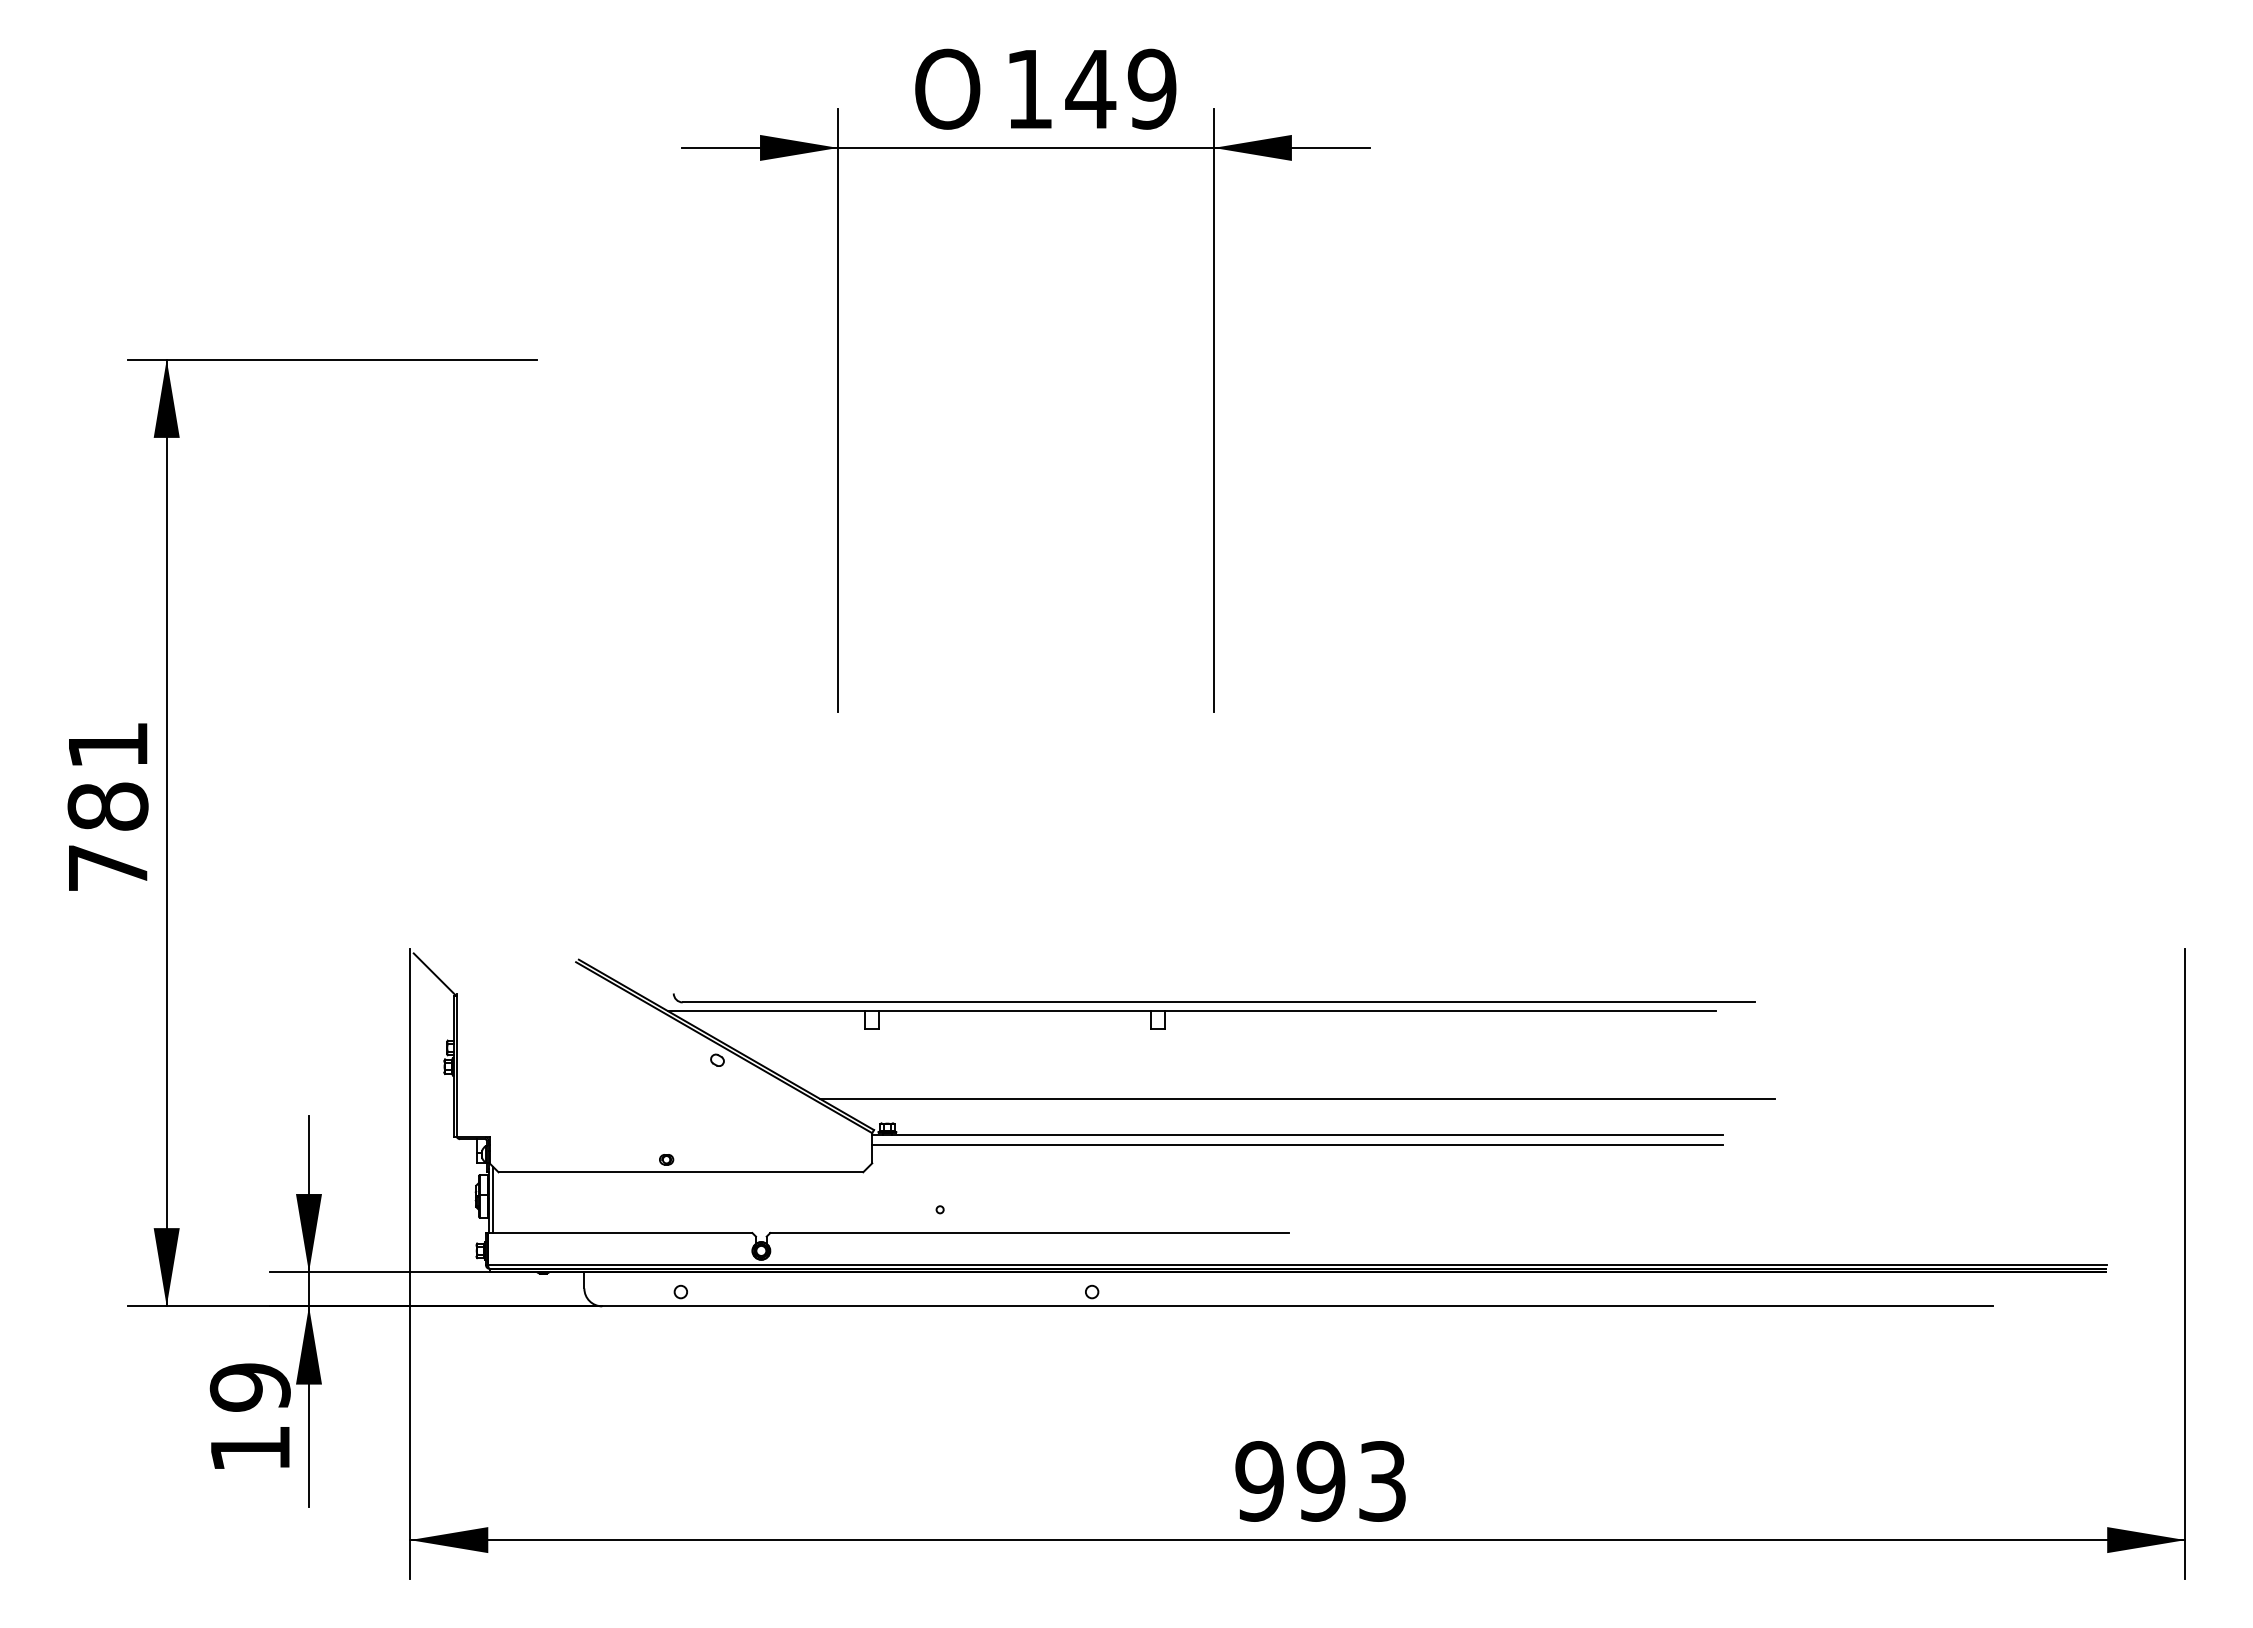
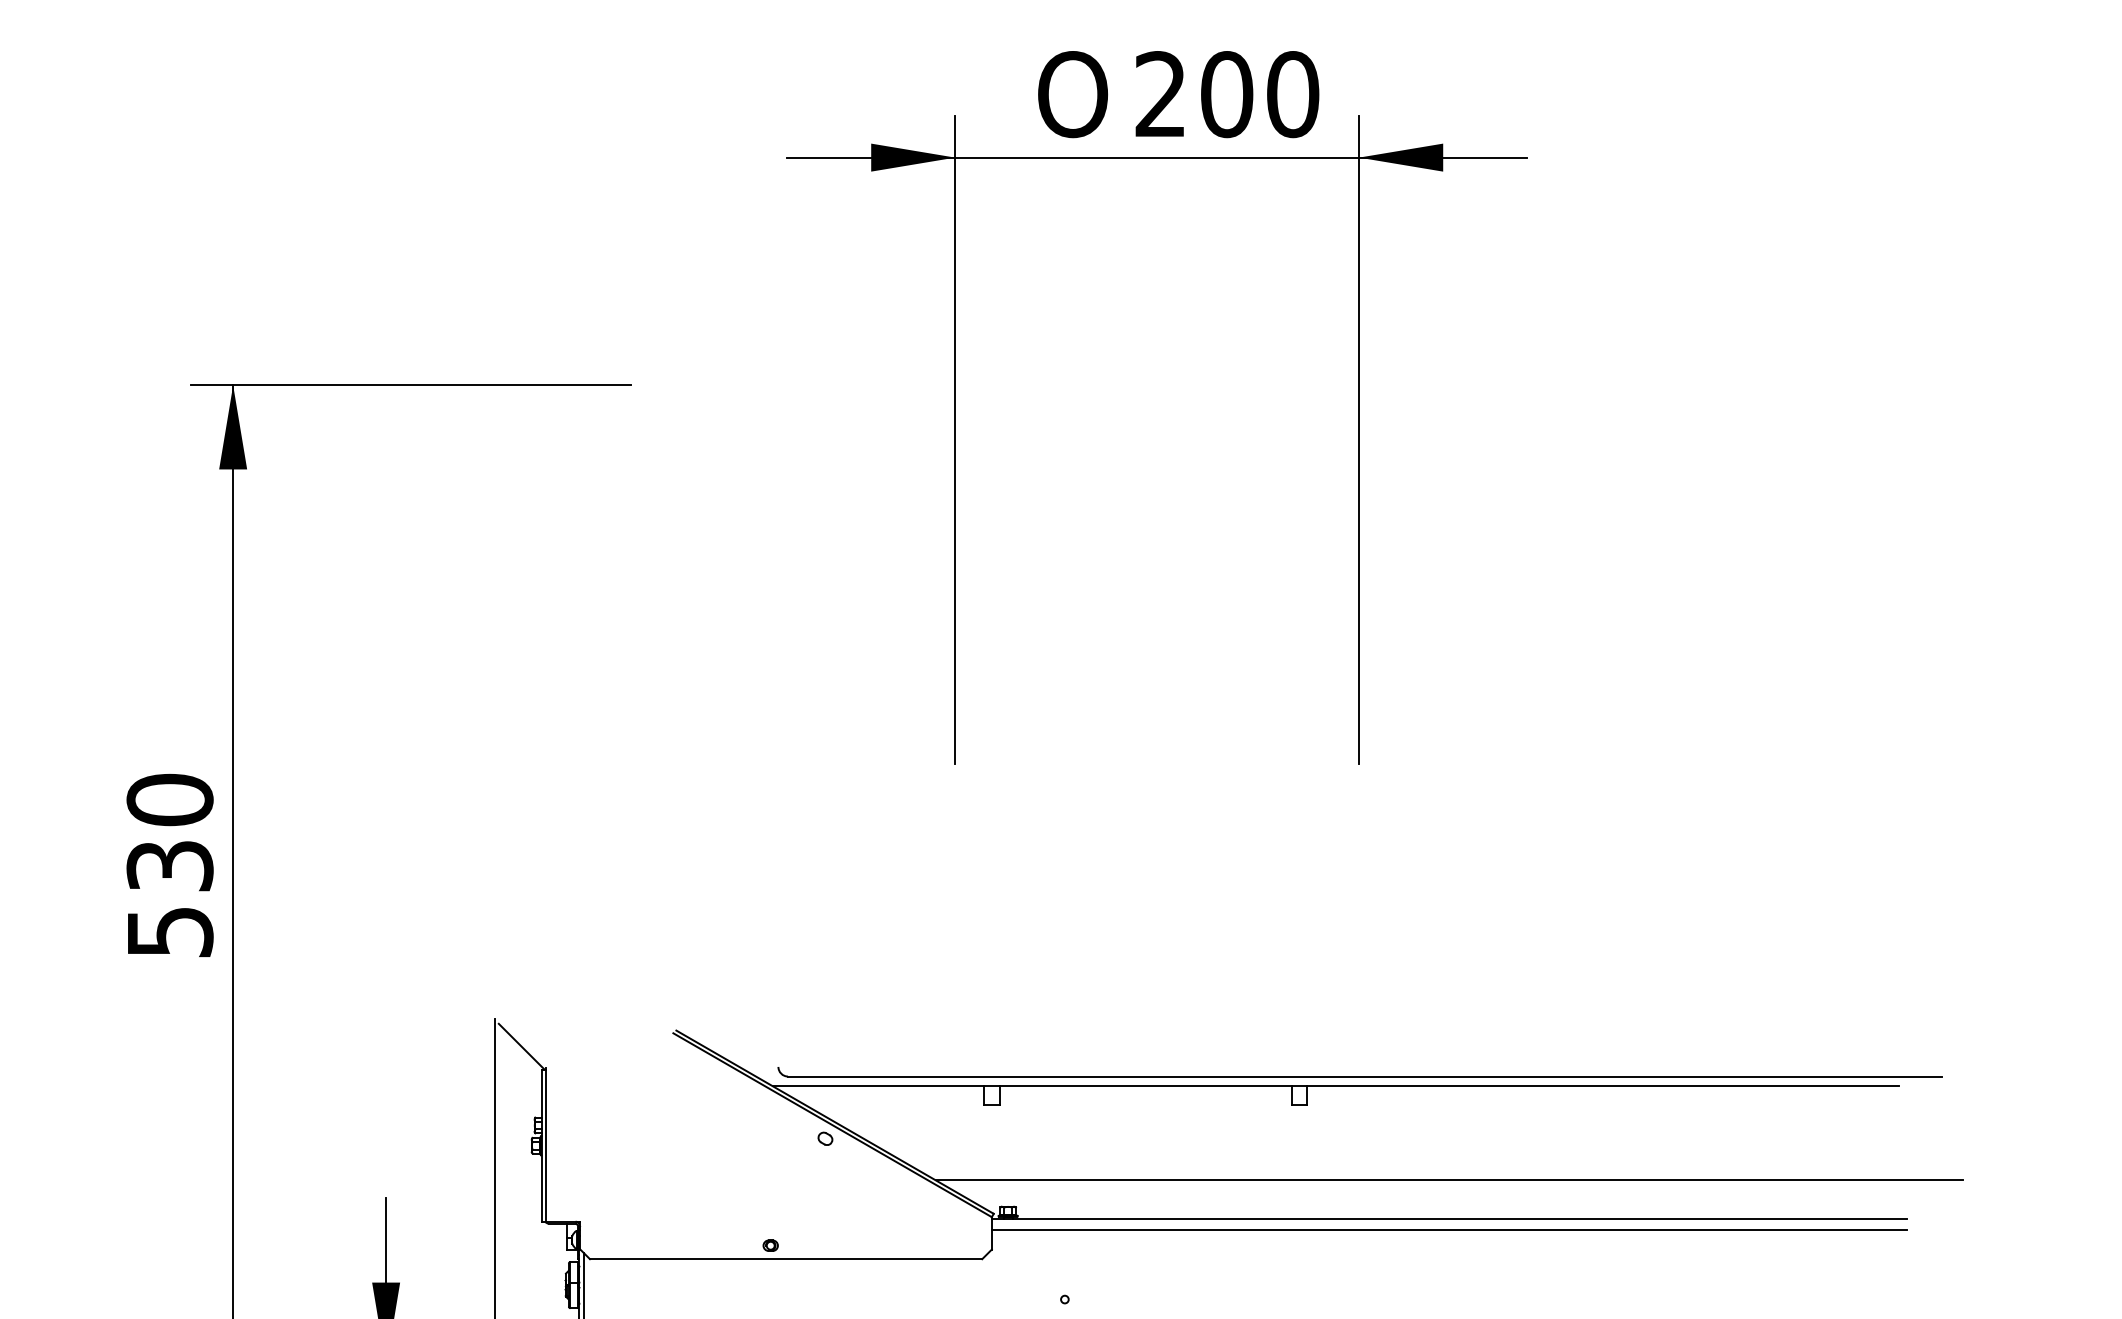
text: (1091, 88) -> (1227, 93), 149 -> 200
text: (107, 806) -> (169, 865), 781 -> 530

